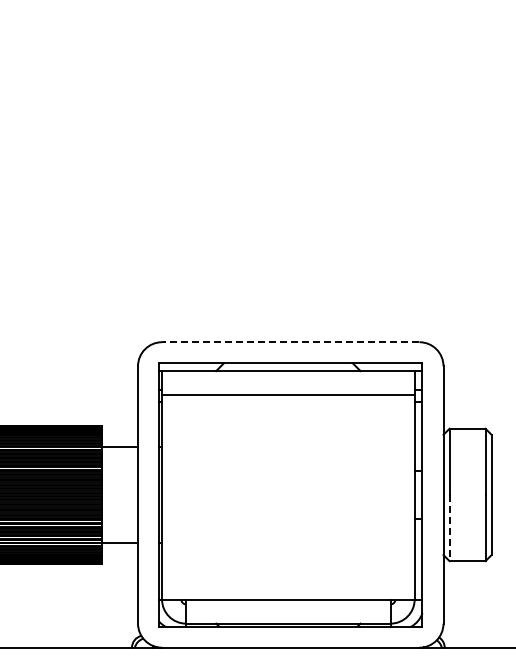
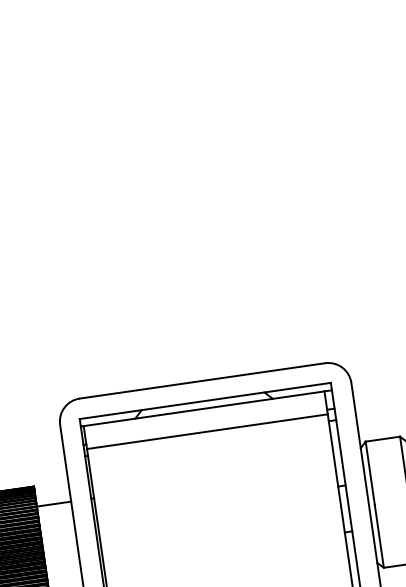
line: (290, 342) -> (202, 381), dashed -> solid
line: (449, 528) -> (379, 536), dashed -> solid

